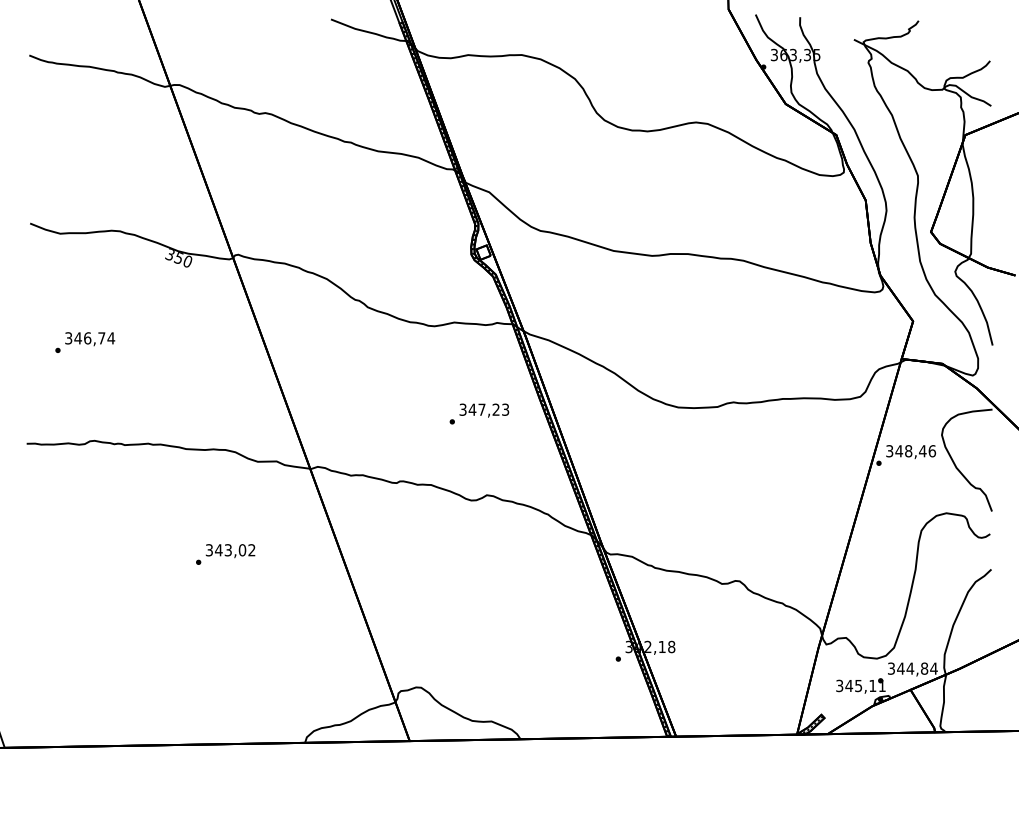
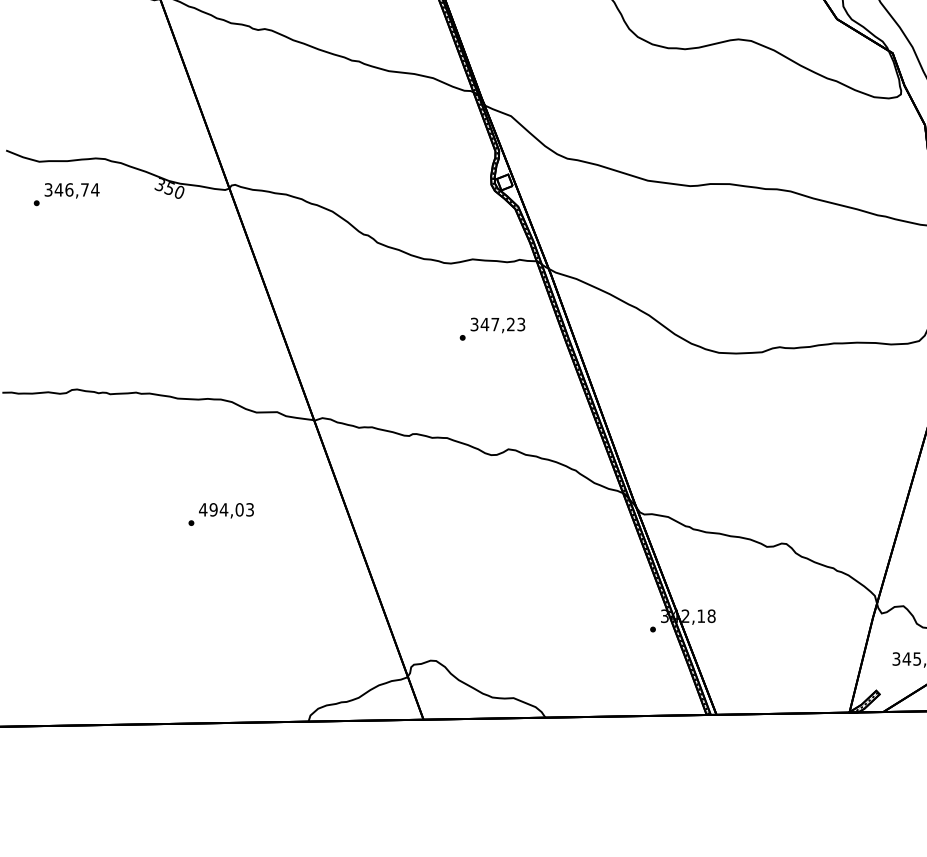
text: (85, 342) -> (67, 194), moved
text: (479, 413) -> (492, 328), moved
text: (230, 550) -> (226, 510), 343,02 -> 494,03

